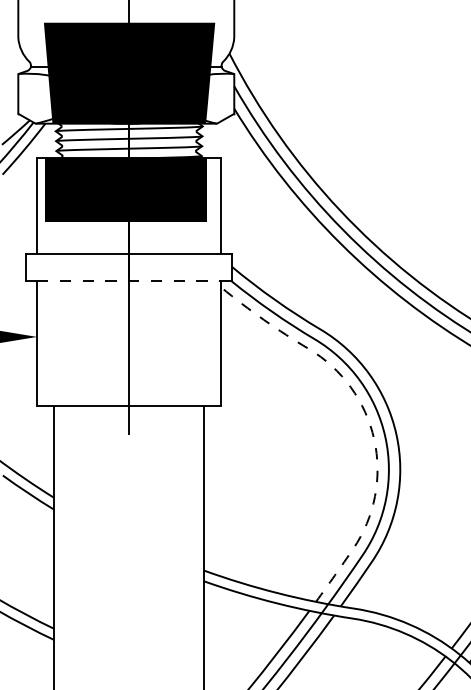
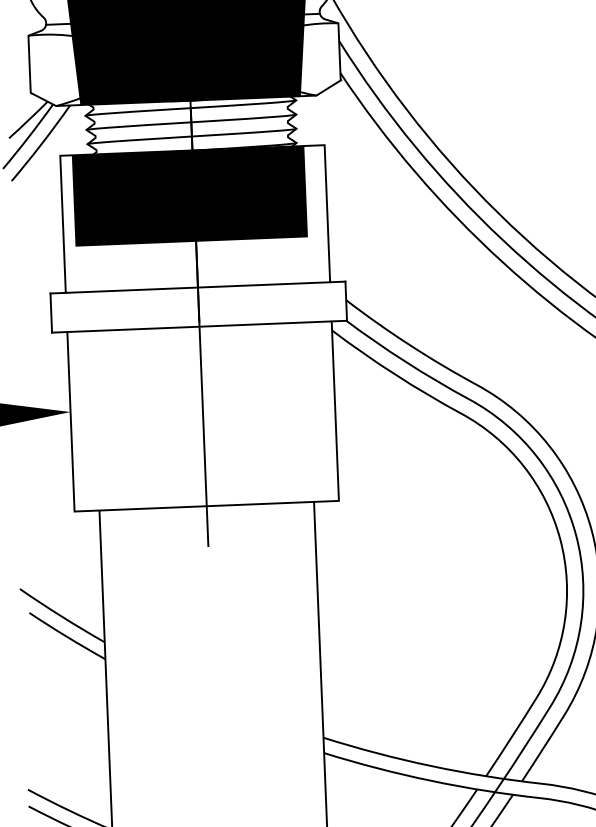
line: (129, 281) -> (199, 327), dashed -> solid
line: (369, 423) -> (552, 517), dashed -> solid

